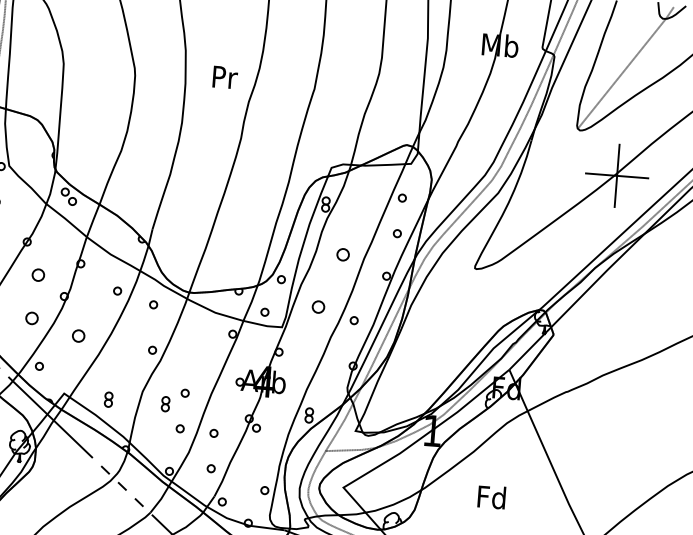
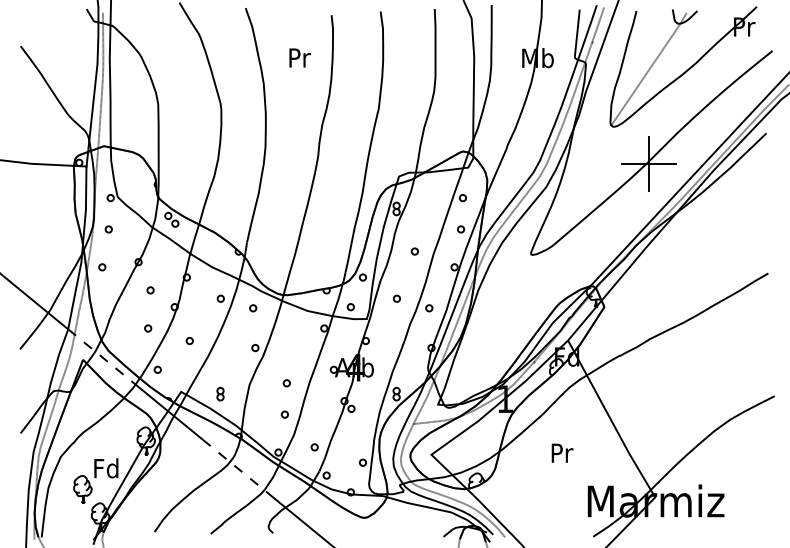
text: (224, 76) -> (299, 57), moved
circle: (342, 254) -> (414, 251), size x0.62
circle: (38, 275) -> (150, 290), size x0.62
circle: (317, 306) -> (396, 298), size x0.62
circle: (32, 318) -> (148, 328), size x0.62
circle: (78, 336) -> (189, 341), size x0.62
part: (165, 404) -> (270, 394), removed
circle: (213, 433) -> (314, 416), removed
text: (491, 496) -> (561, 452), Fd -> Pr

